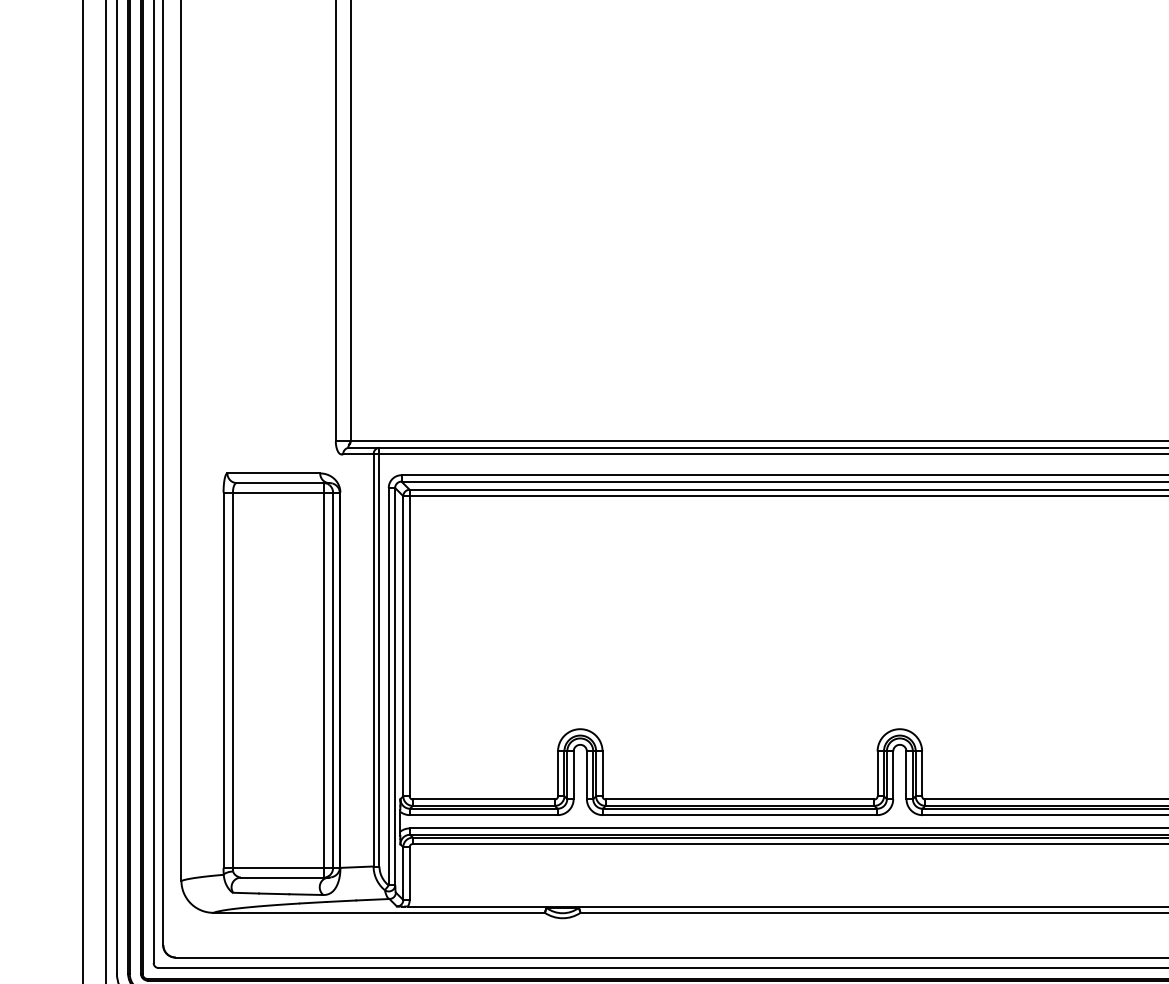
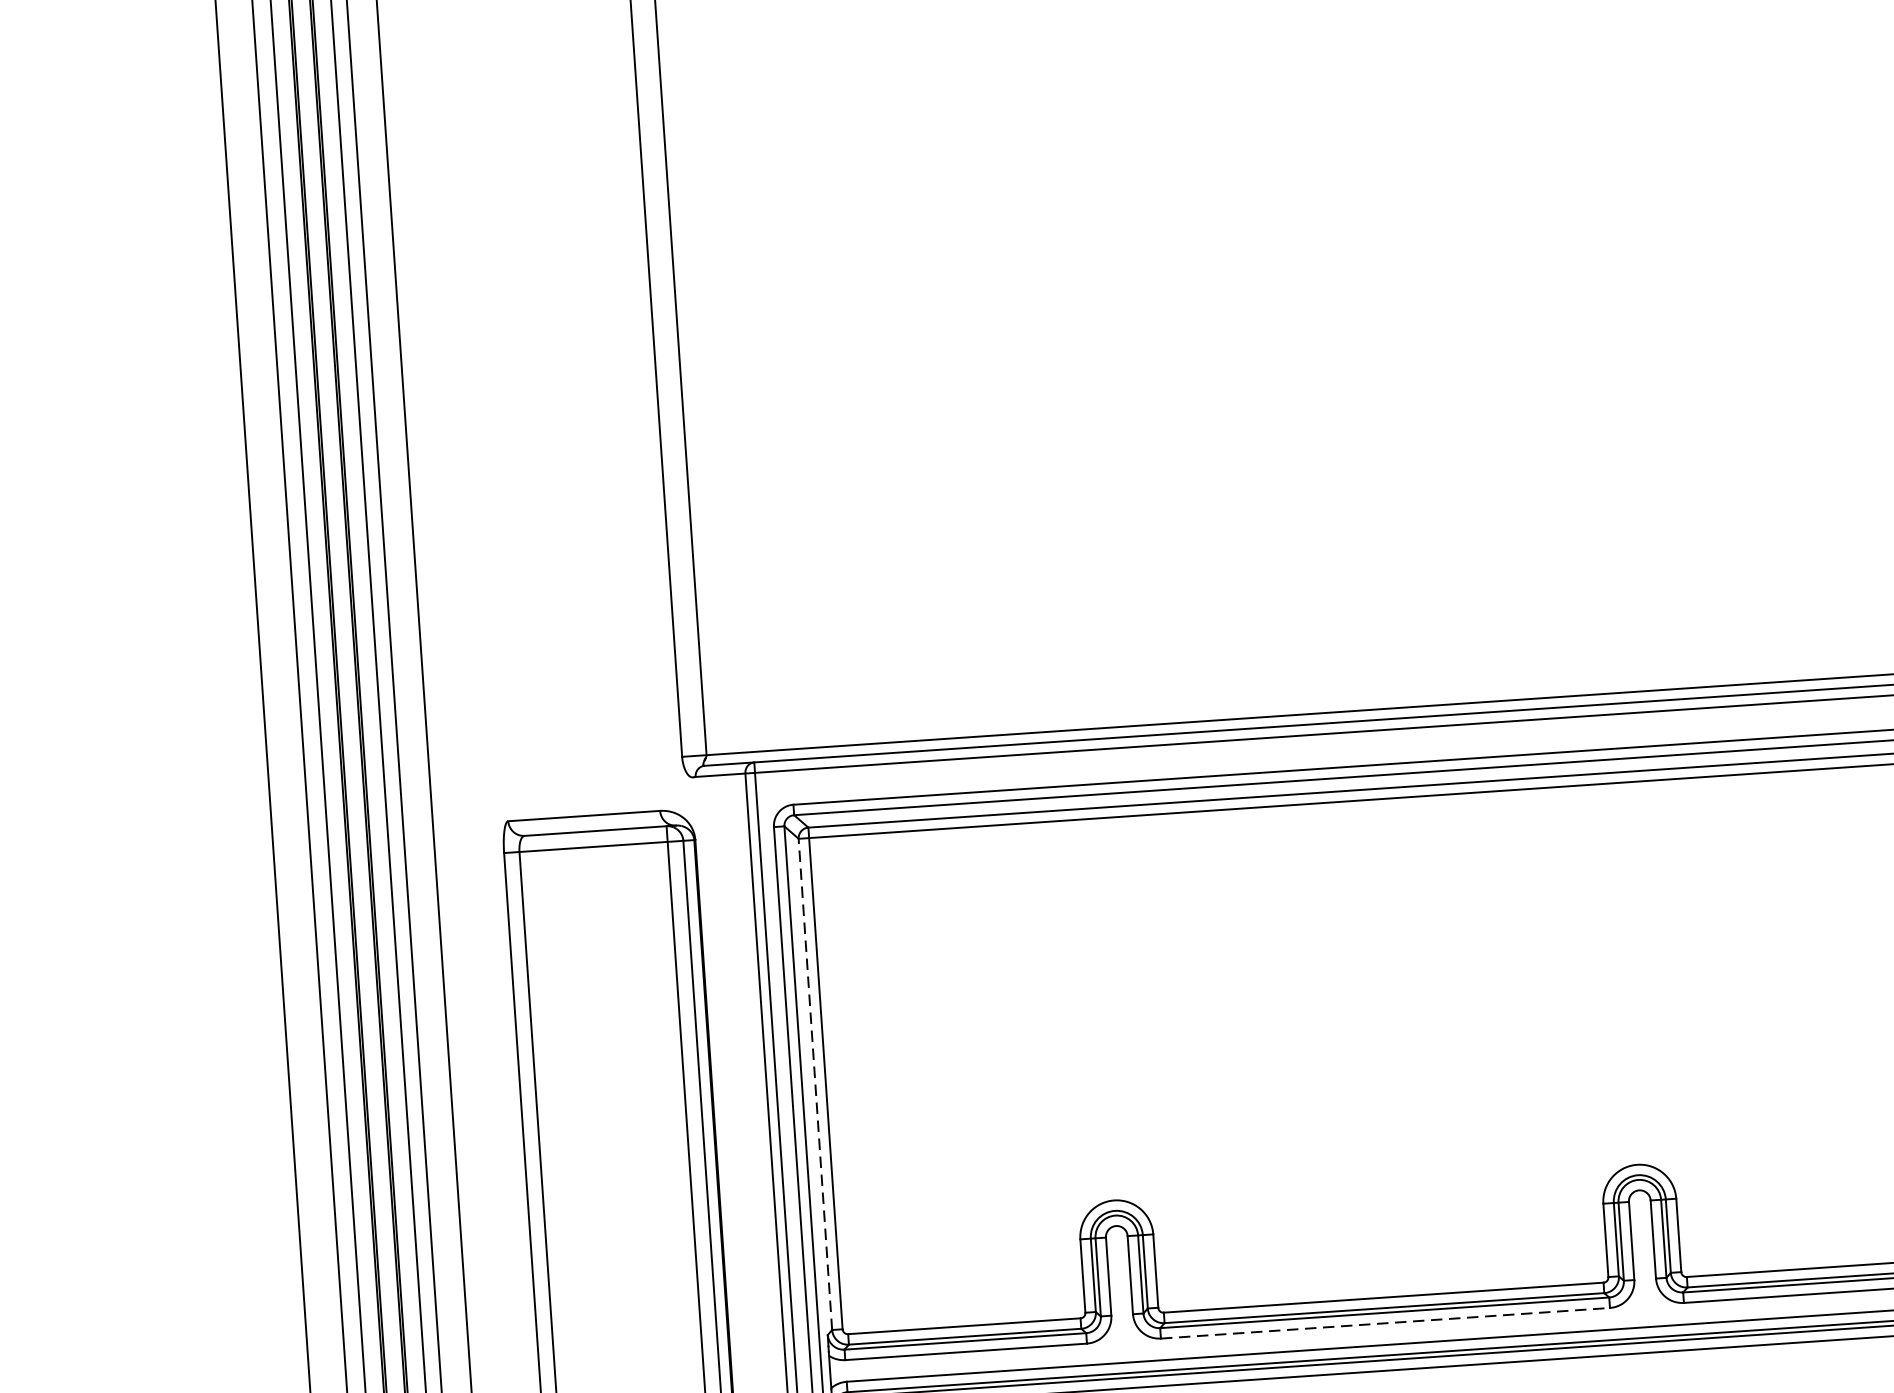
line: (403, 645) -> (815, 1083), solid -> dashed
line: (740, 815) -> (1386, 1323), solid -> dashed

